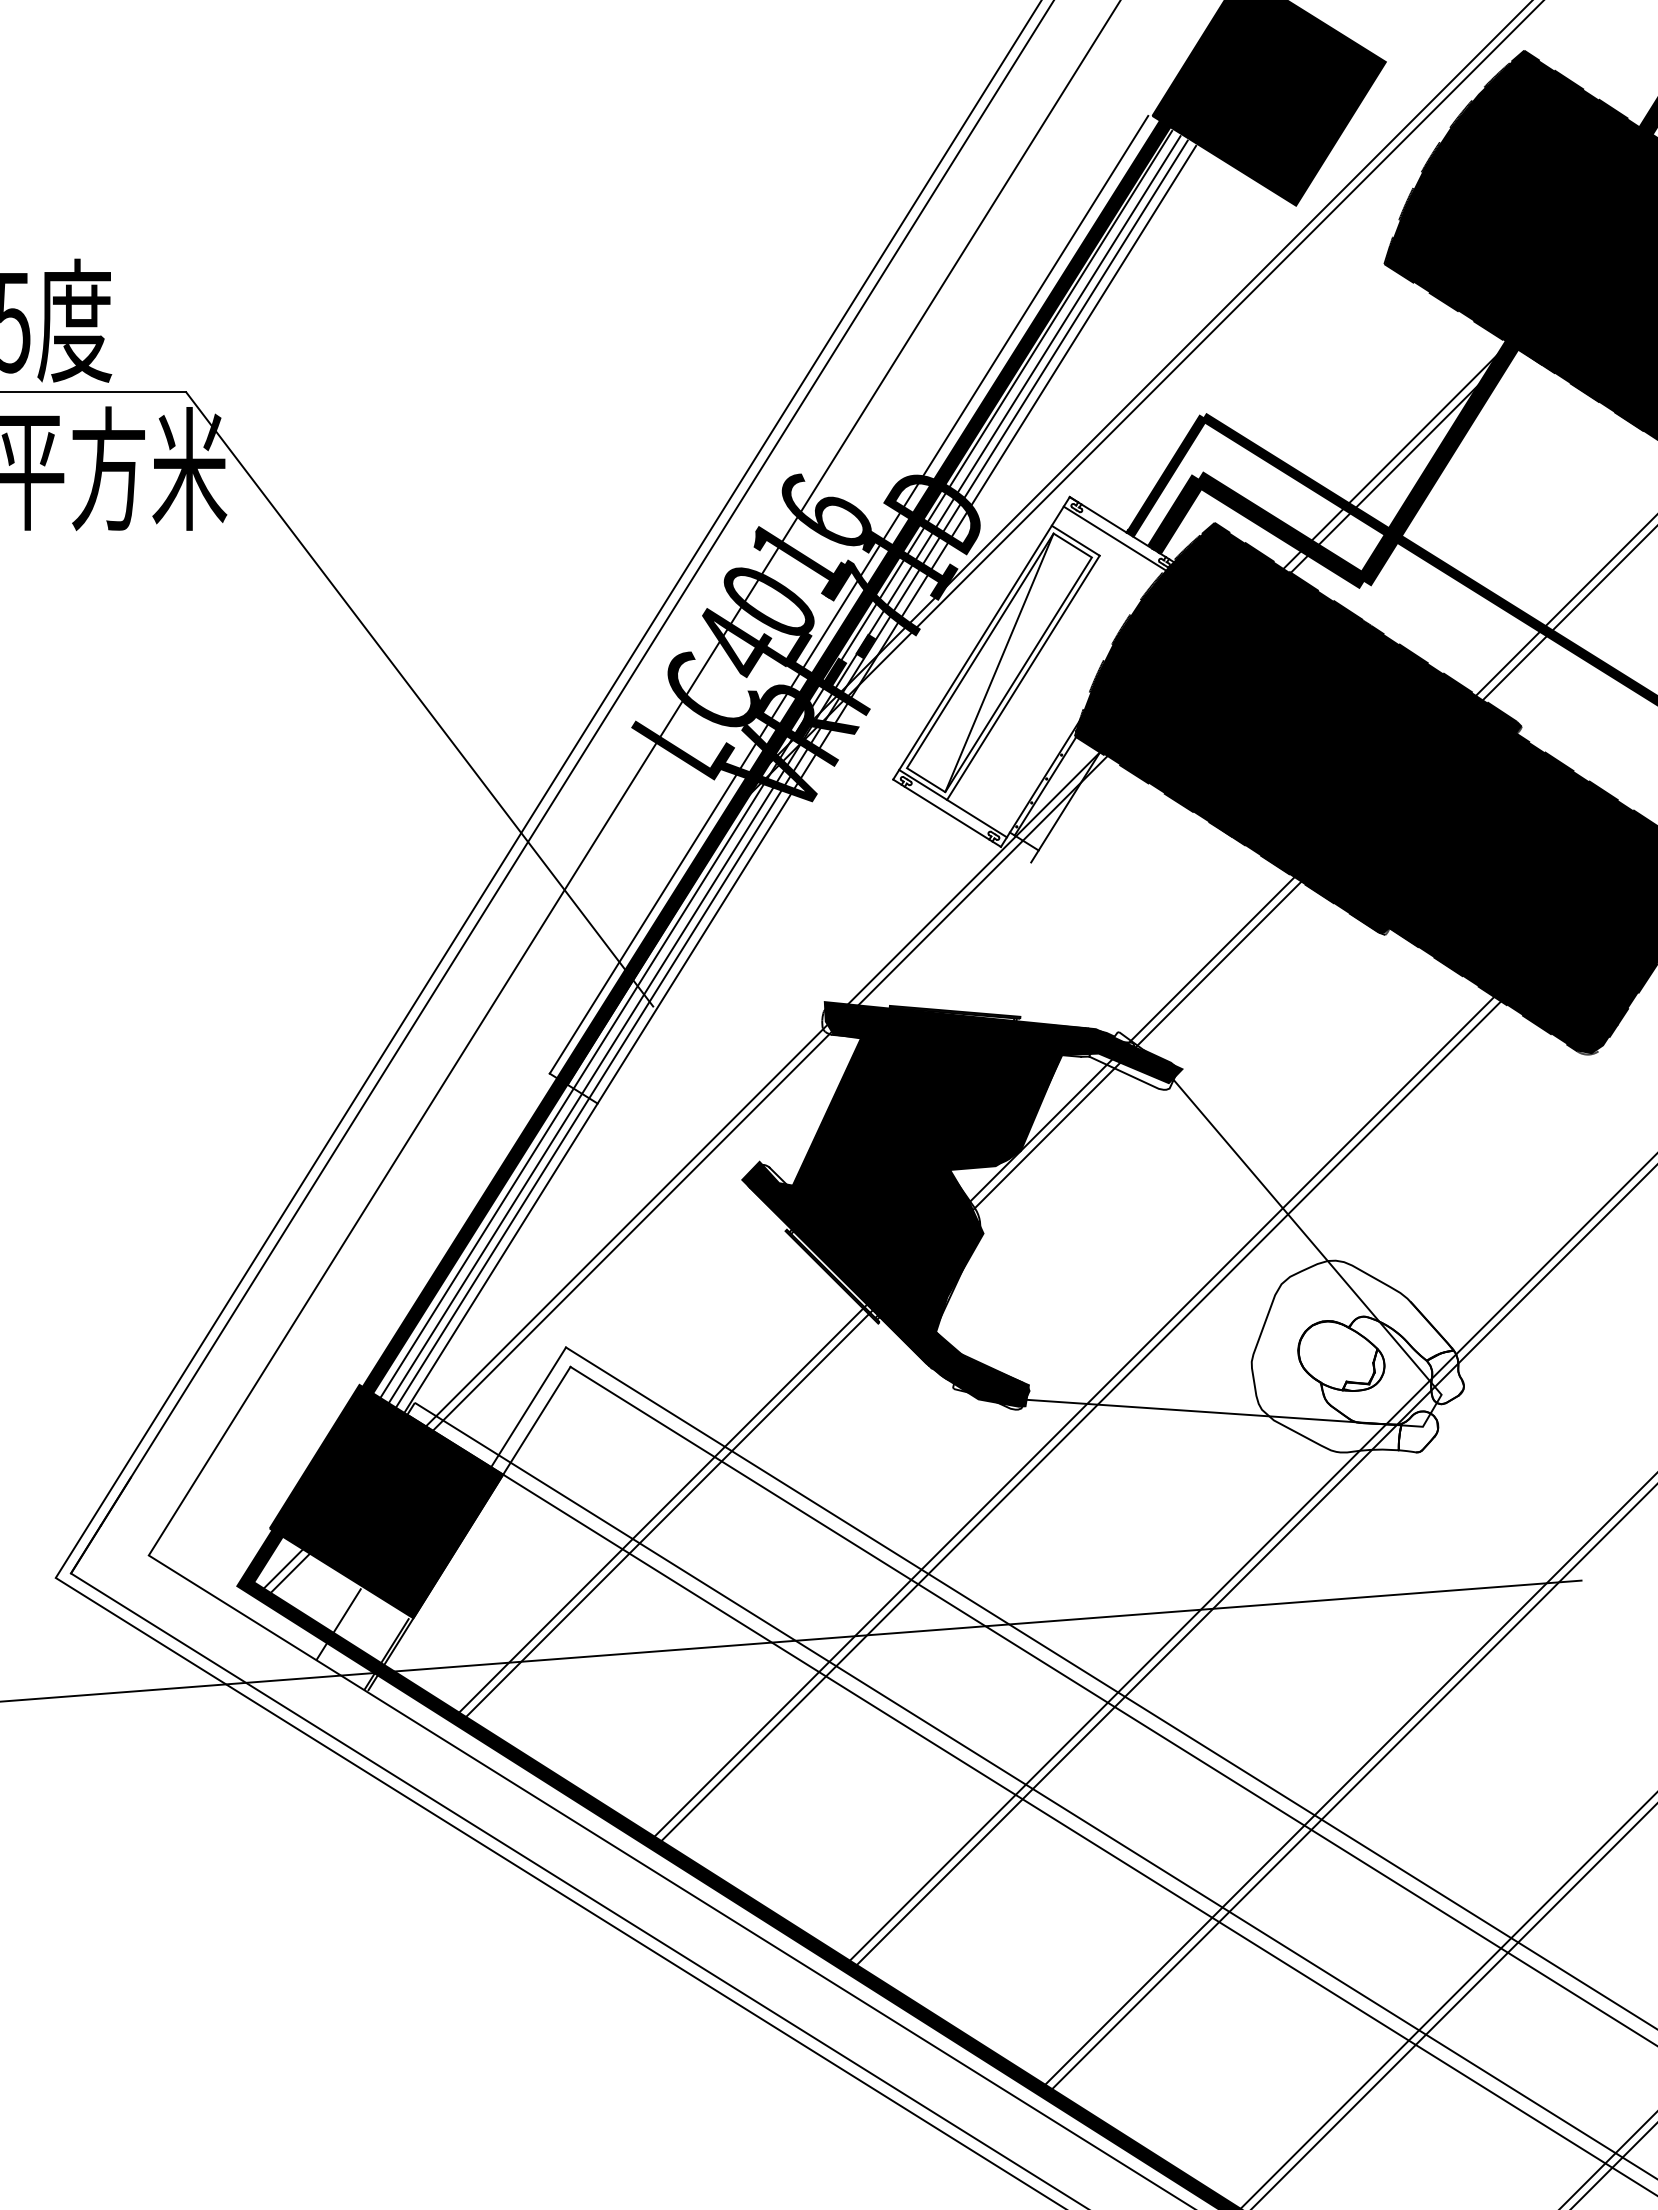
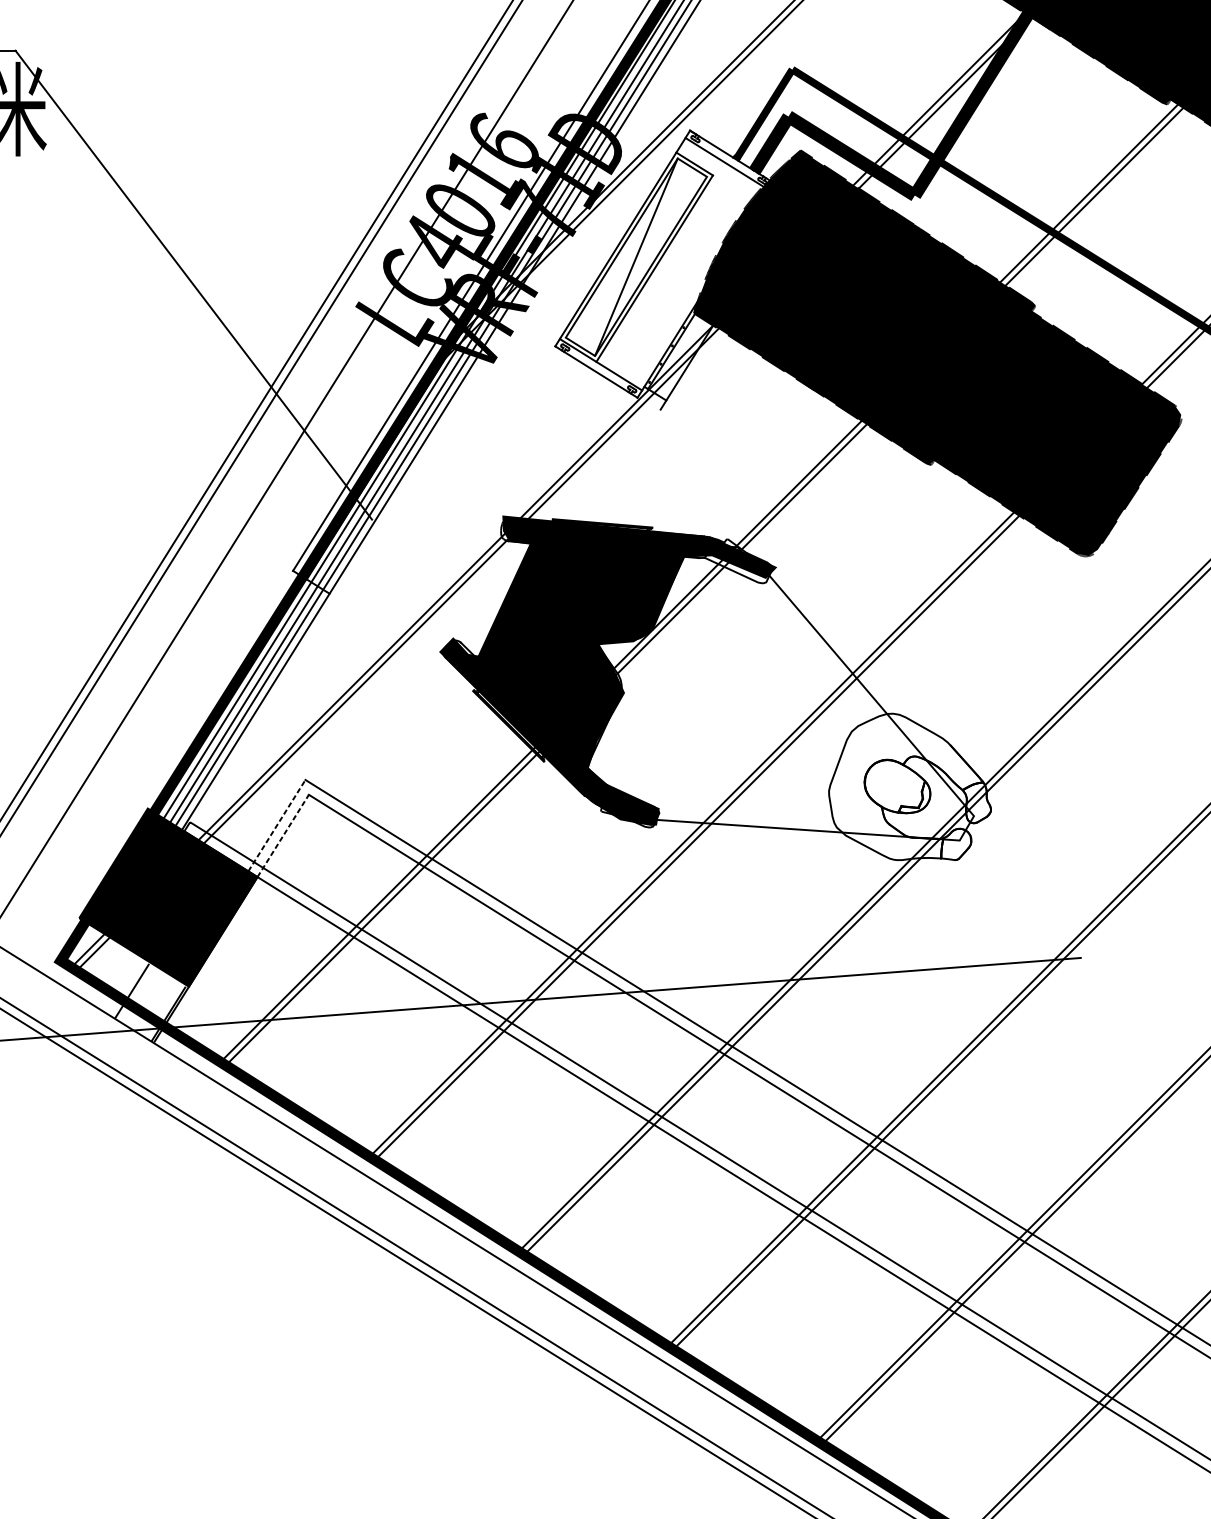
line: (528, 1407) -> (276, 825), solid -> dashed
line: (536, 1420) -> (282, 835), solid -> dashed

